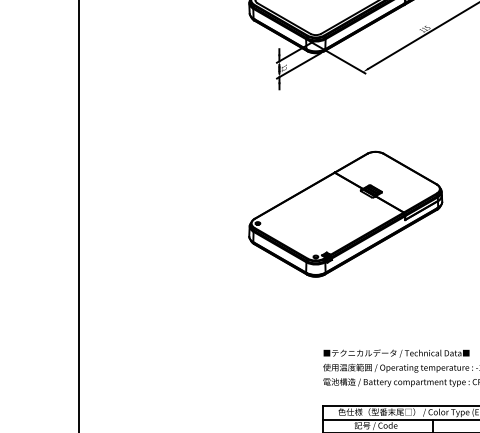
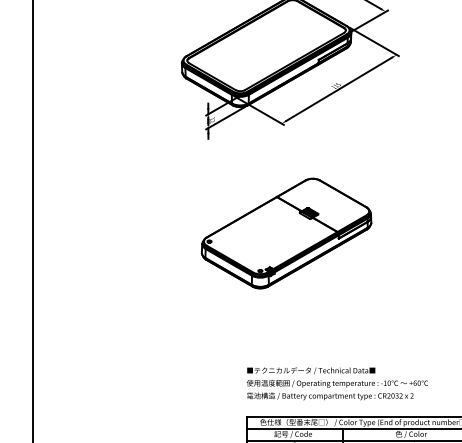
part: (345, 214) -> (286, 233), moved

